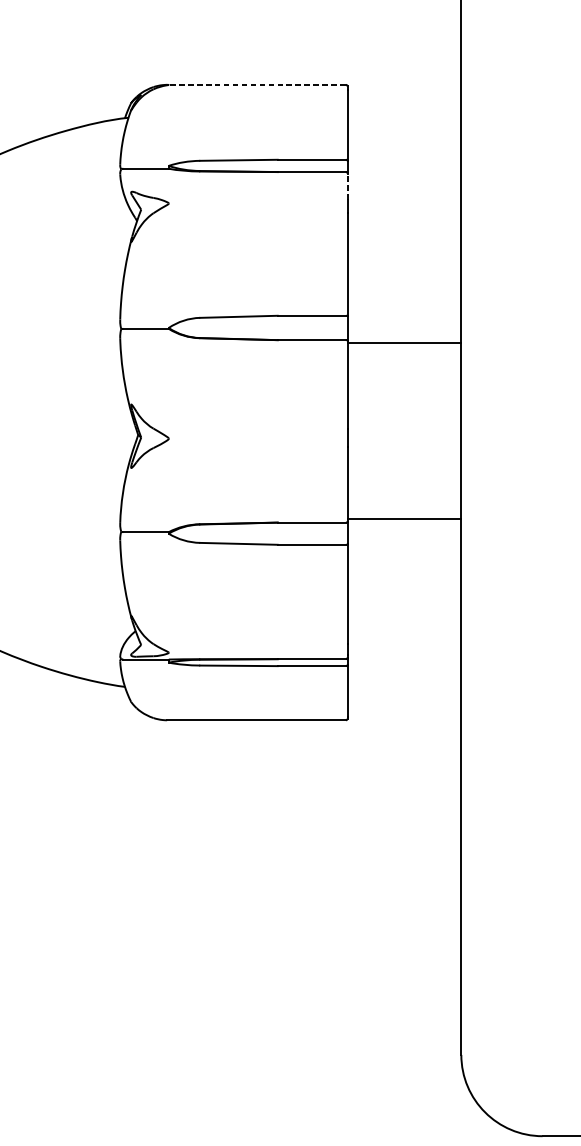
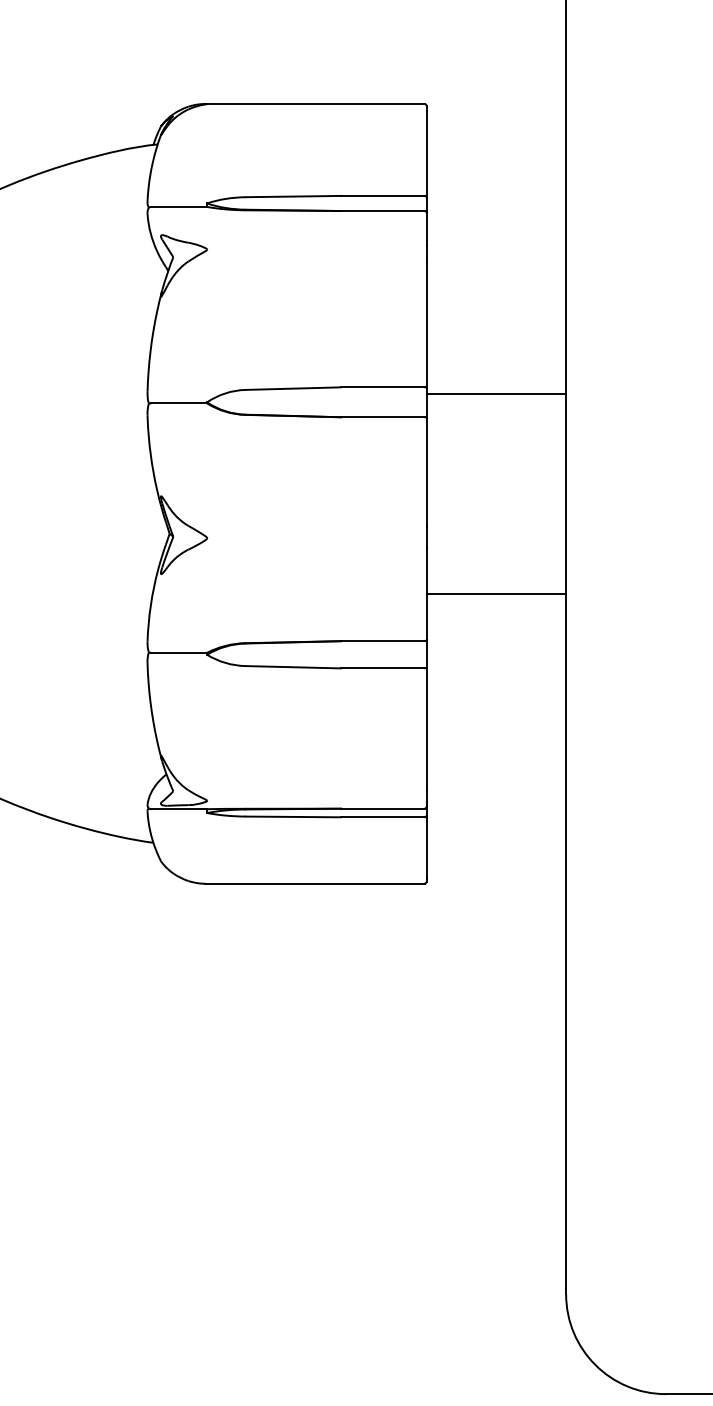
line: (256, 84) -> (314, 103), dashed -> solid
line: (347, 186) -> (426, 228), dashed -> solid
line: (404, 343) -> (496, 394), moved
line: (404, 518) -> (496, 593), moved

